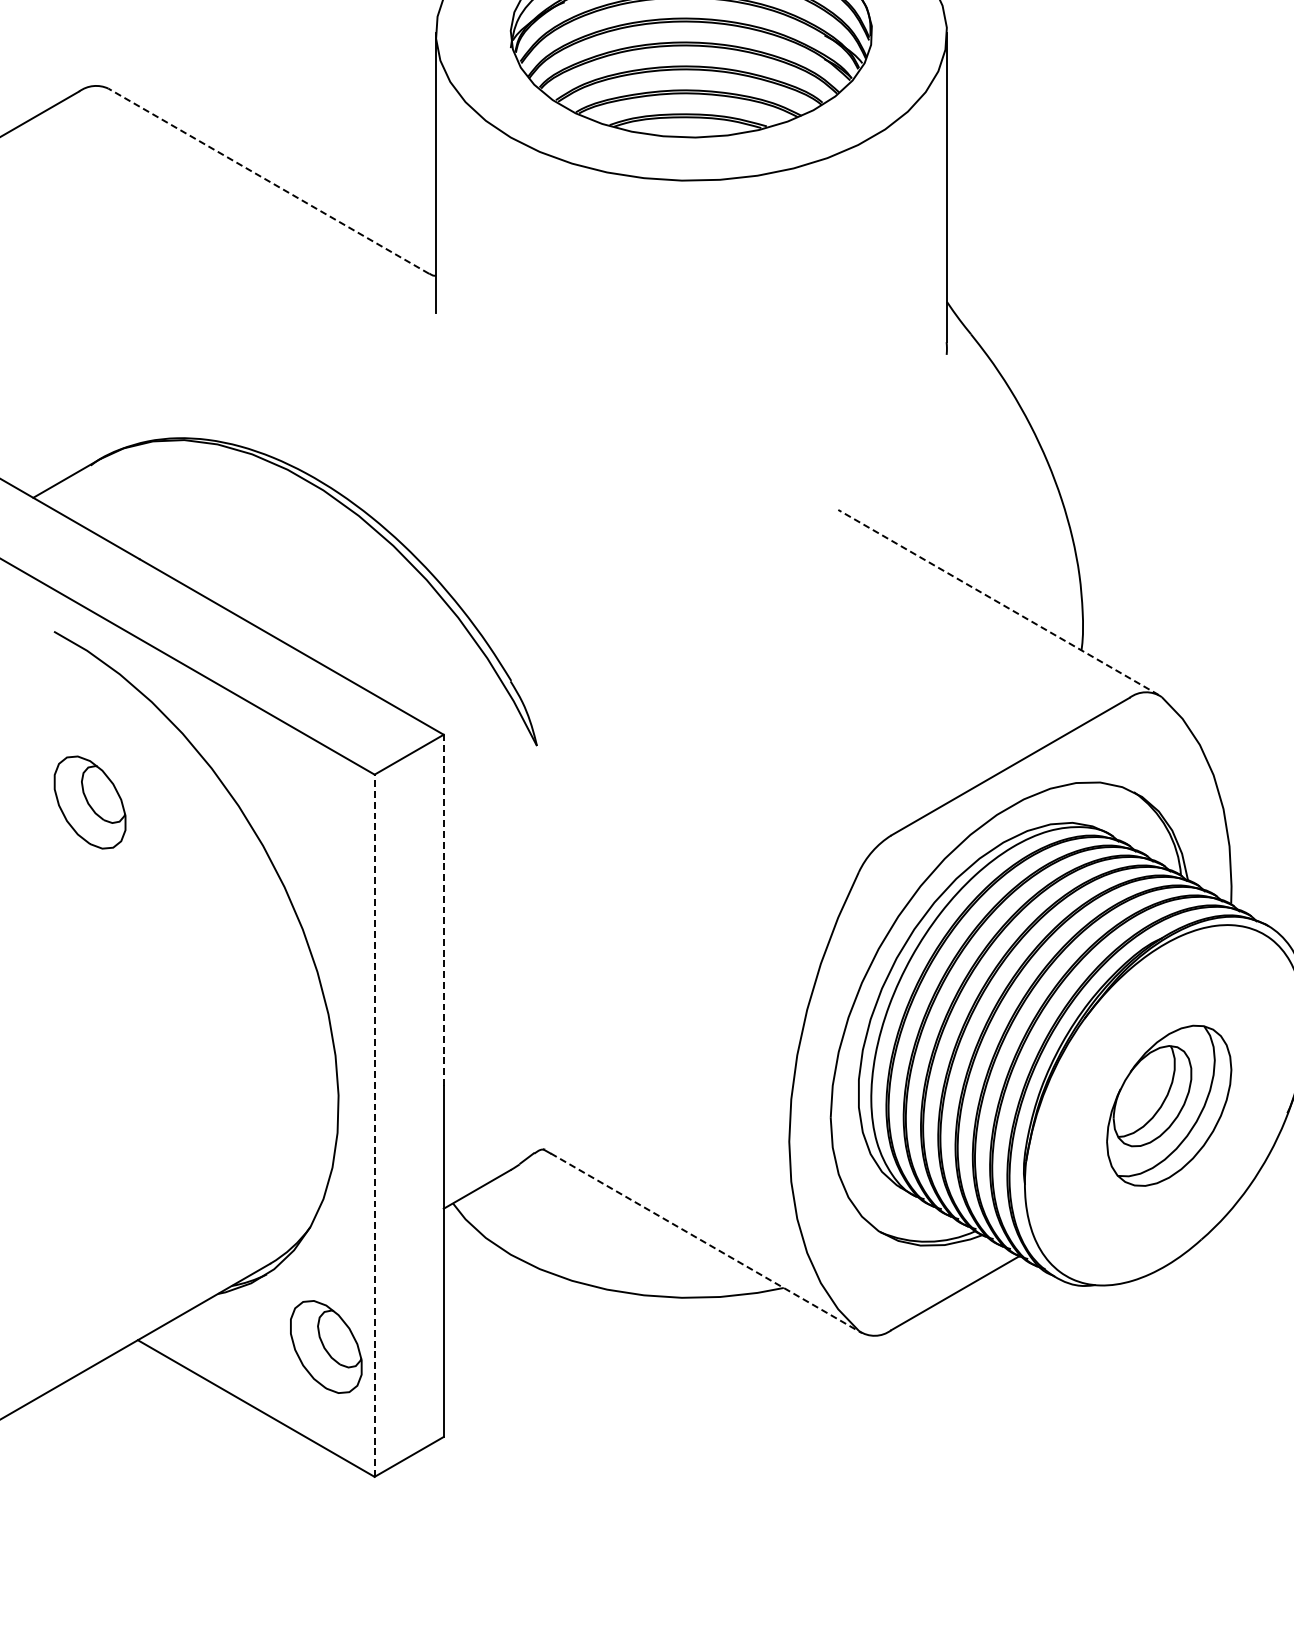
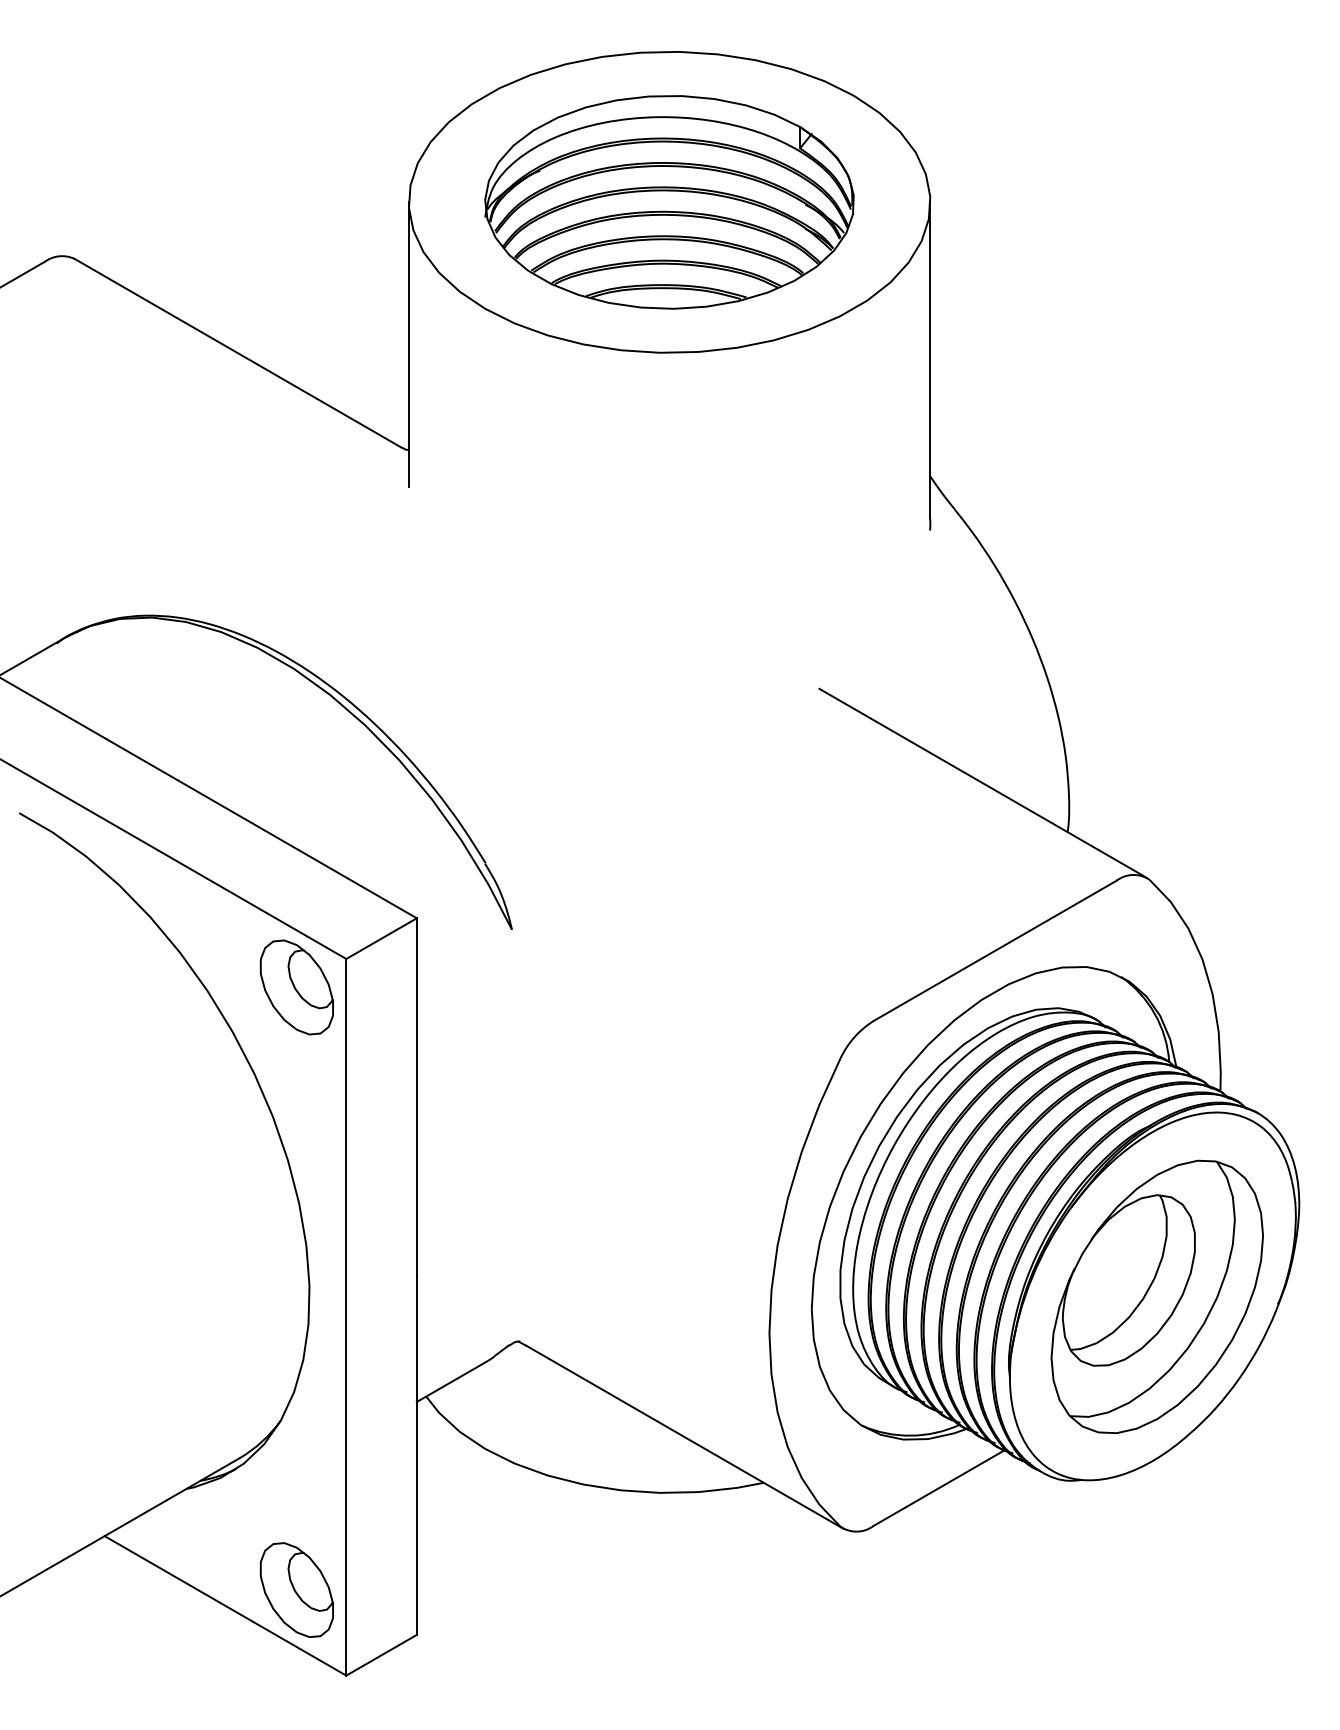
line: (269, 181) -> (238, 353), dashed -> solid
line: (999, 602) -> (983, 783), dashed -> solid
part: (89, 802) -> (296, 987), moved
line: (443, 909) -> (416, 1096), dashed -> solid
part: (1168, 1105) -> (1156, 1296), size x1.67
line: (374, 1124) -> (346, 1316), dashed -> solid
line: (707, 1243) -> (685, 1437), dashed -> solid
part: (325, 1346) -> (296, 1589), moved

